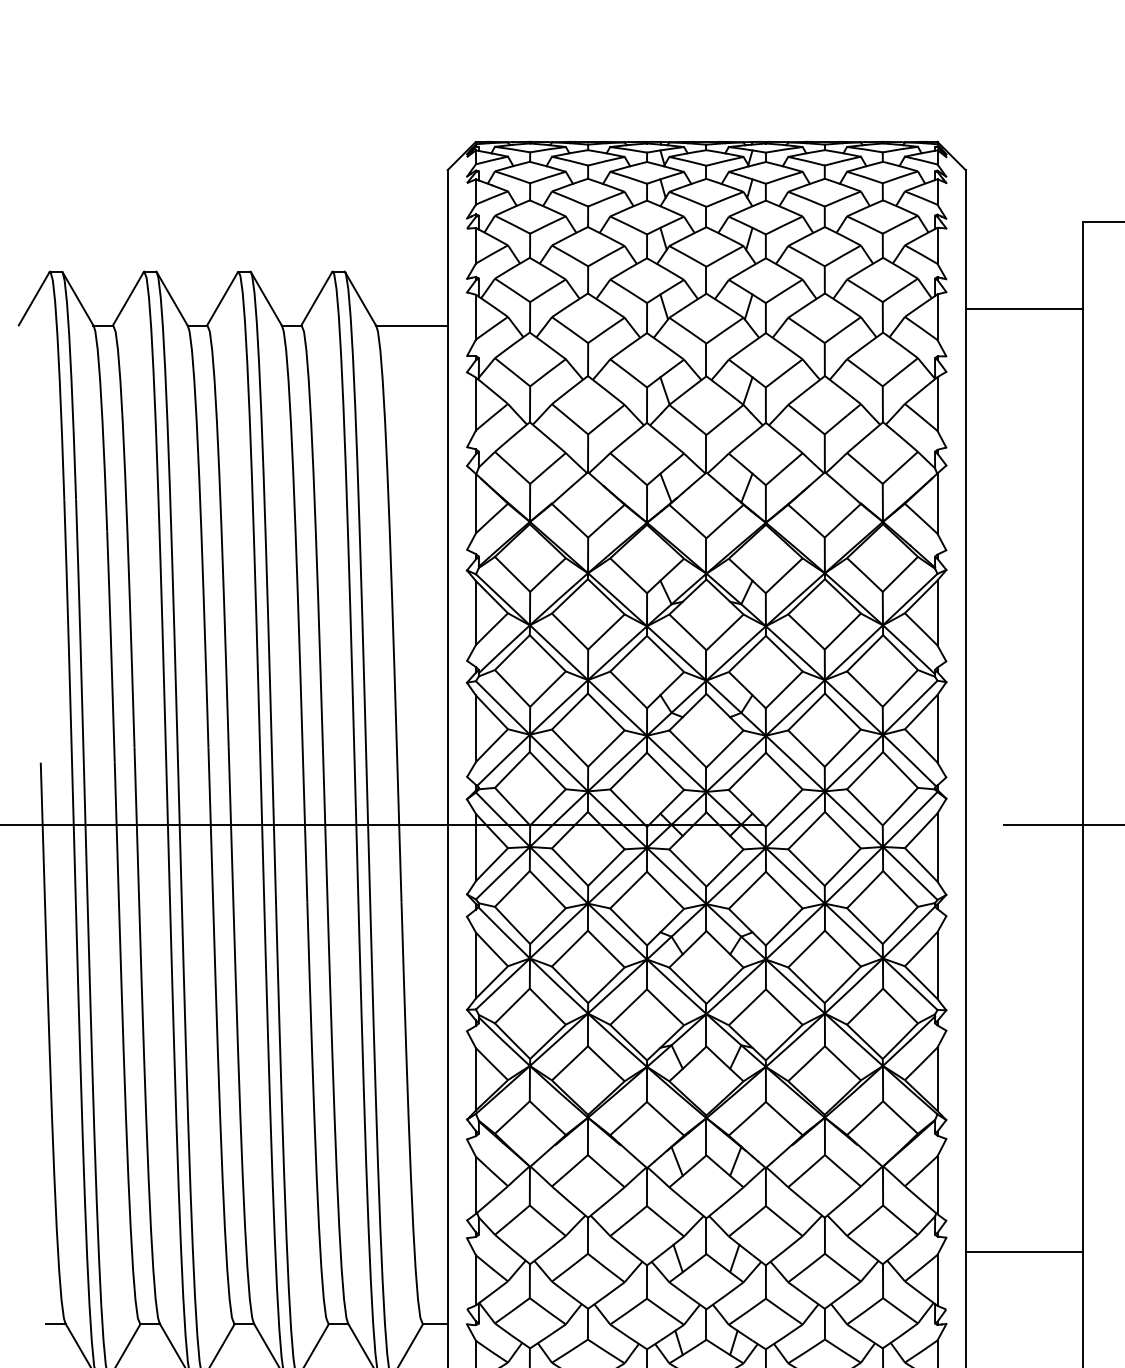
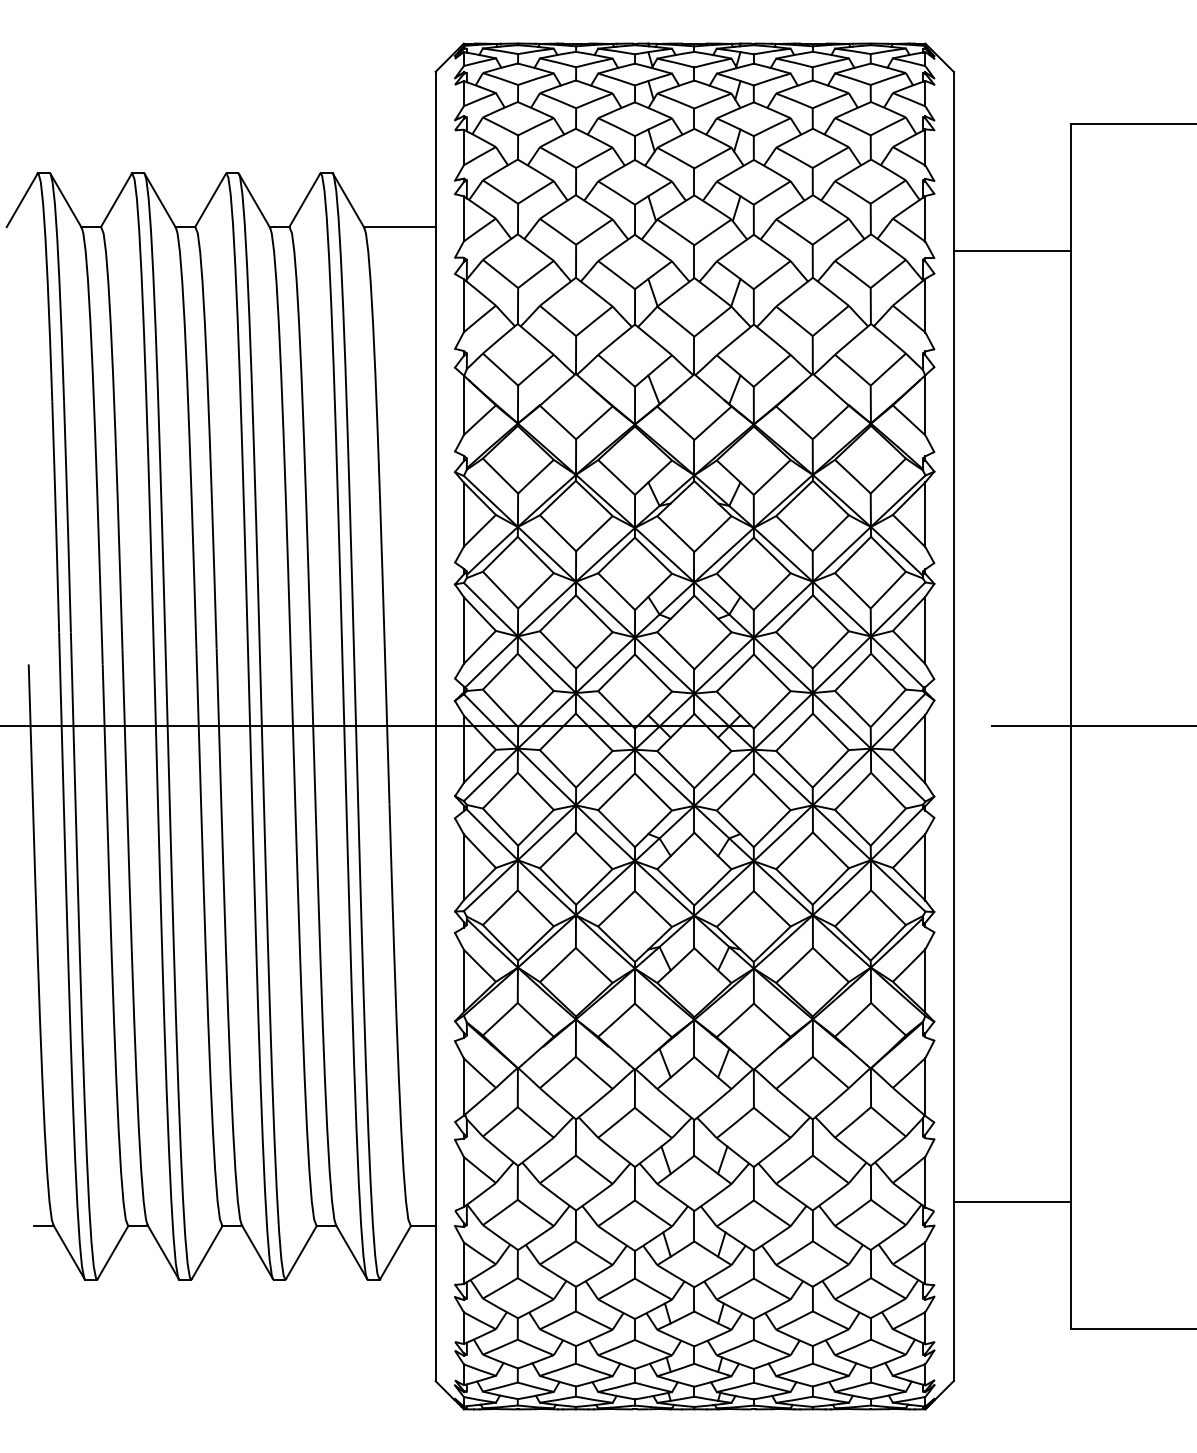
line: (1024, 308) -> (1012, 250), moved
line: (1024, 1252) -> (1012, 1202), moved

